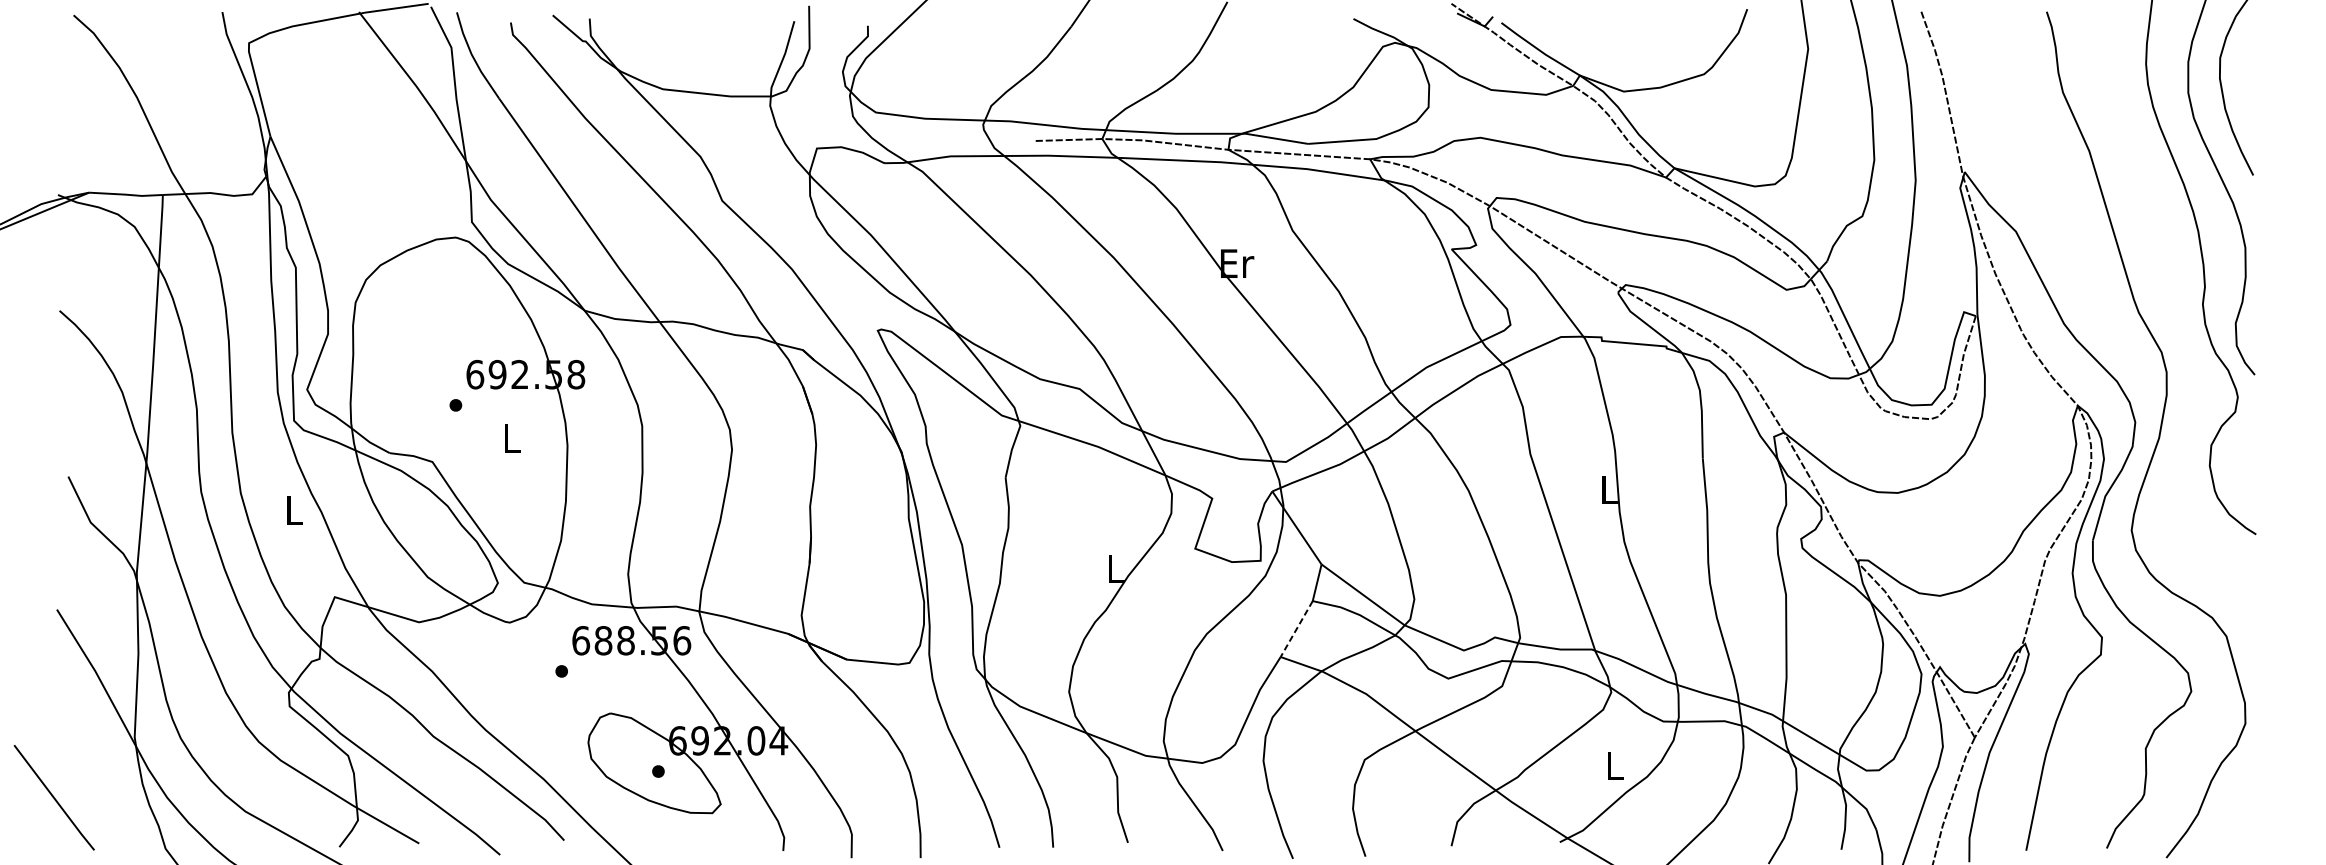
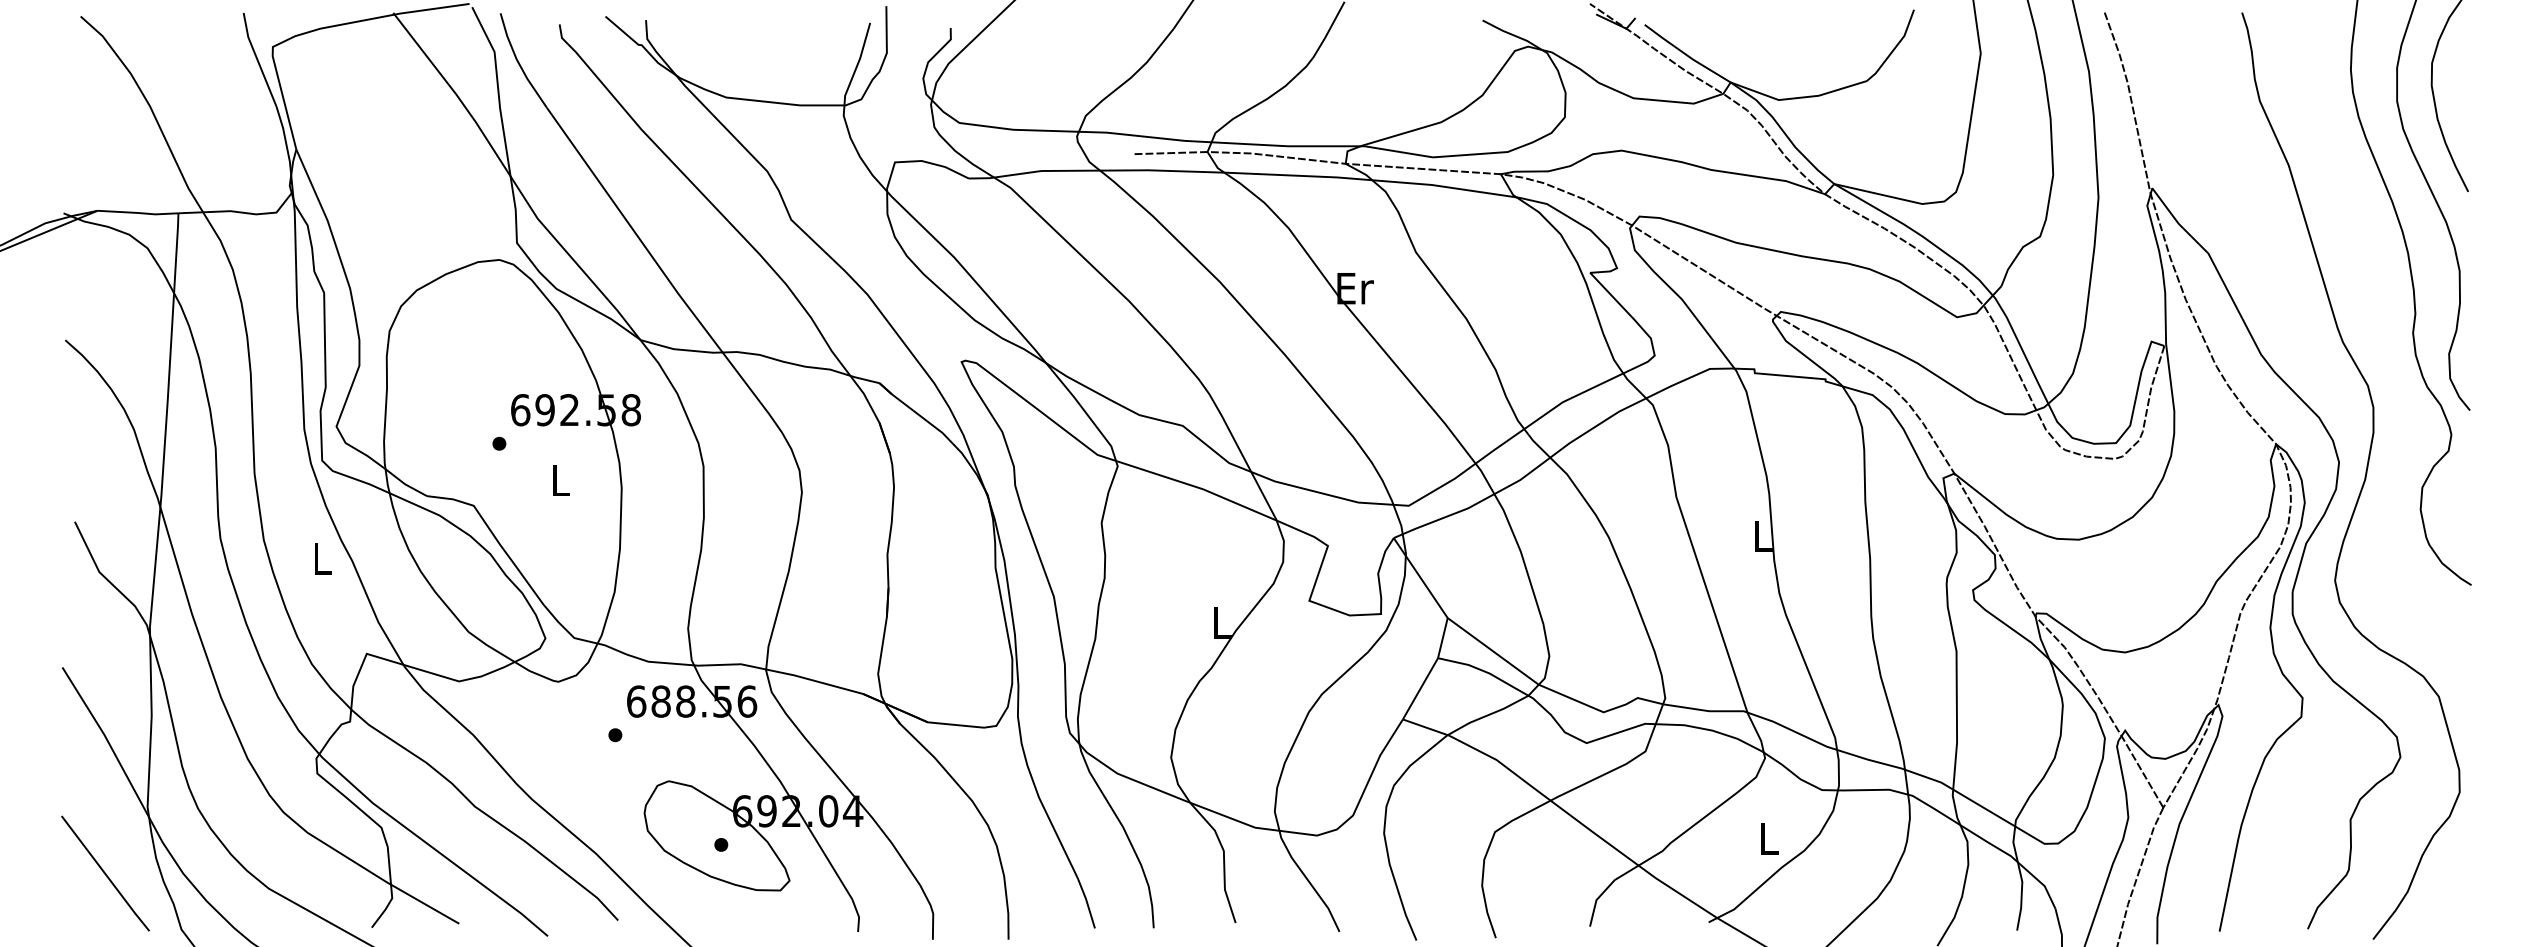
line: (1296, 629) -> (1420, 689), dashed -> solid
line: (54, 797) -> (105, 873), moved

